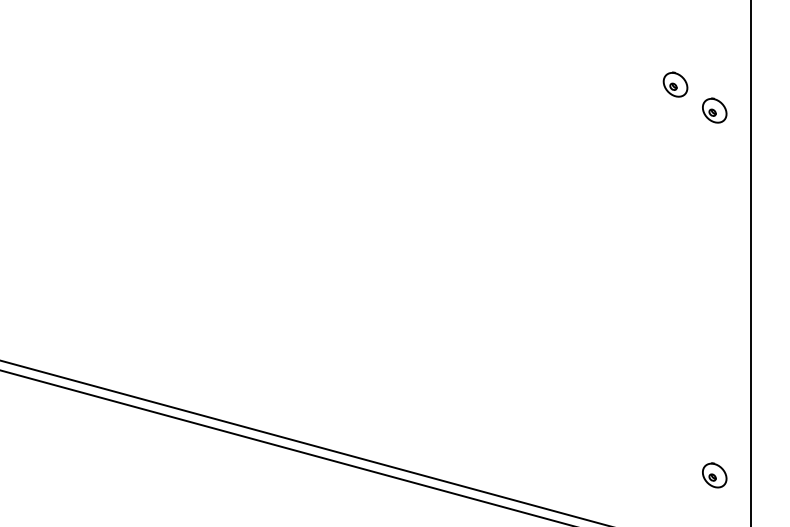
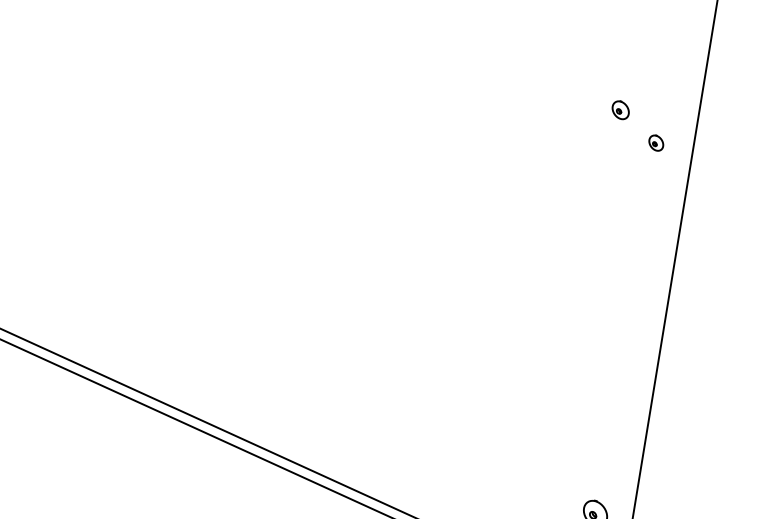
part: (675, 84) -> (620, 110), size x0.7
part: (714, 110) -> (656, 142), size x0.6

